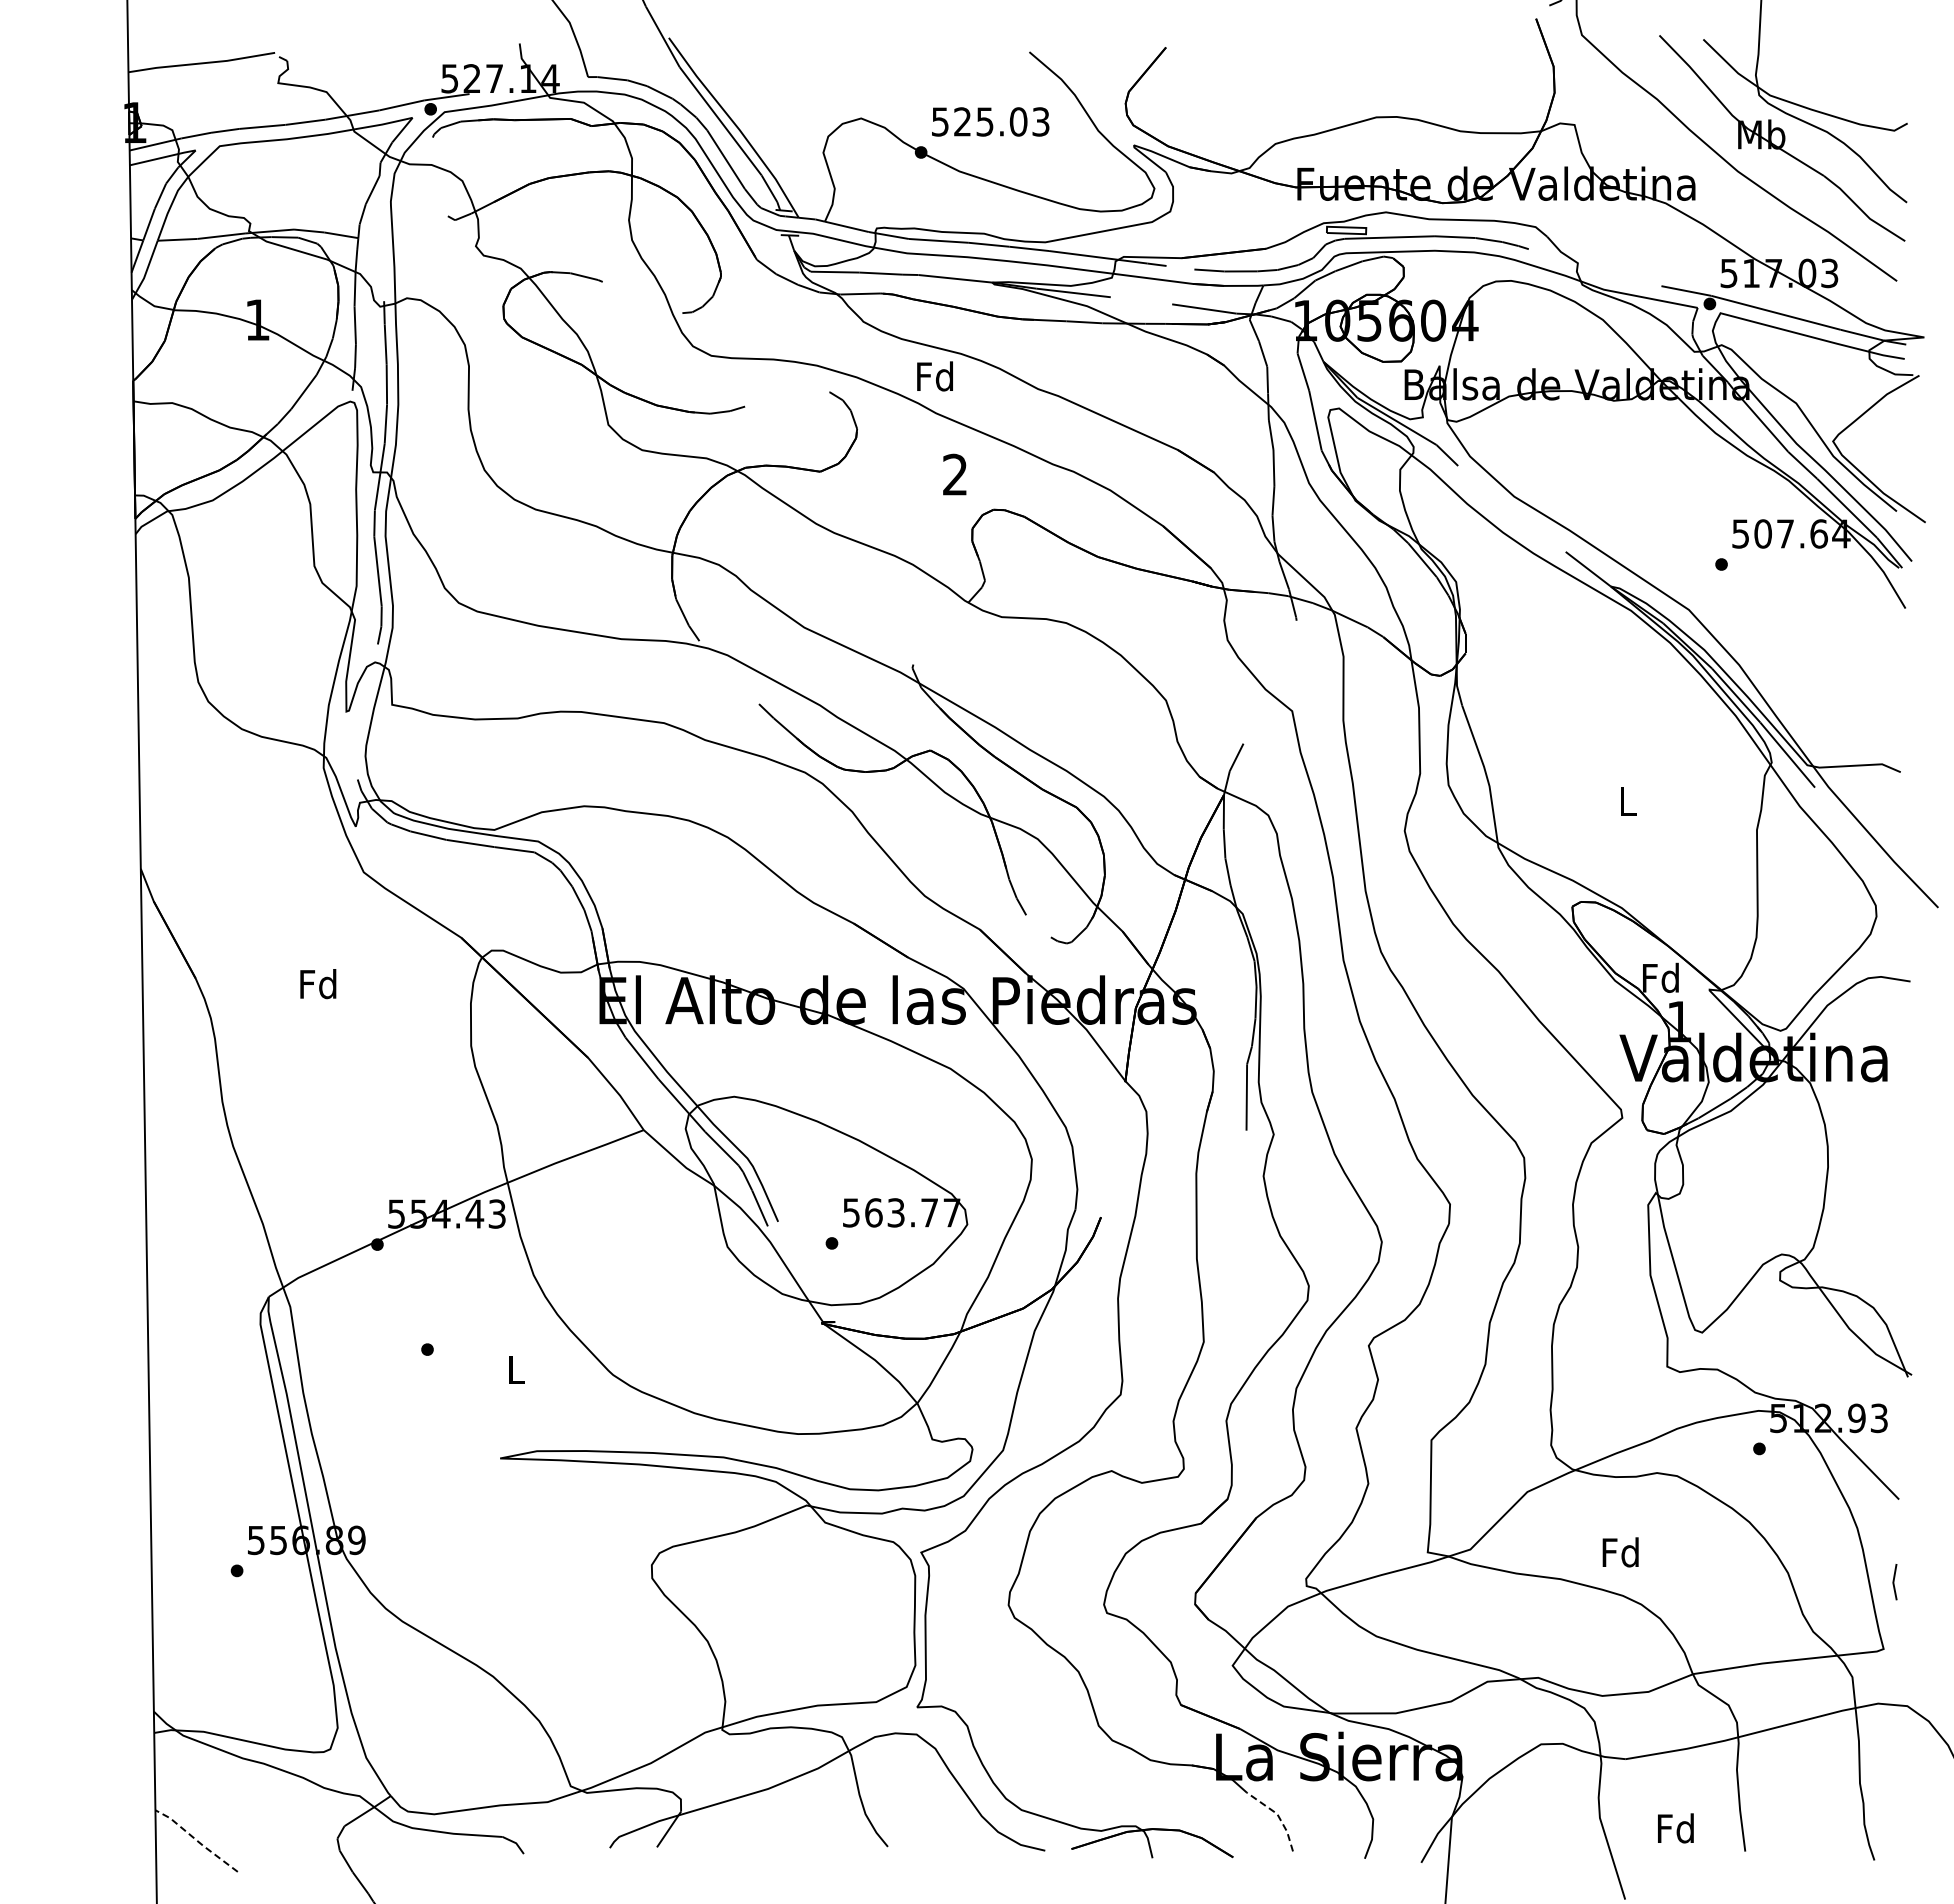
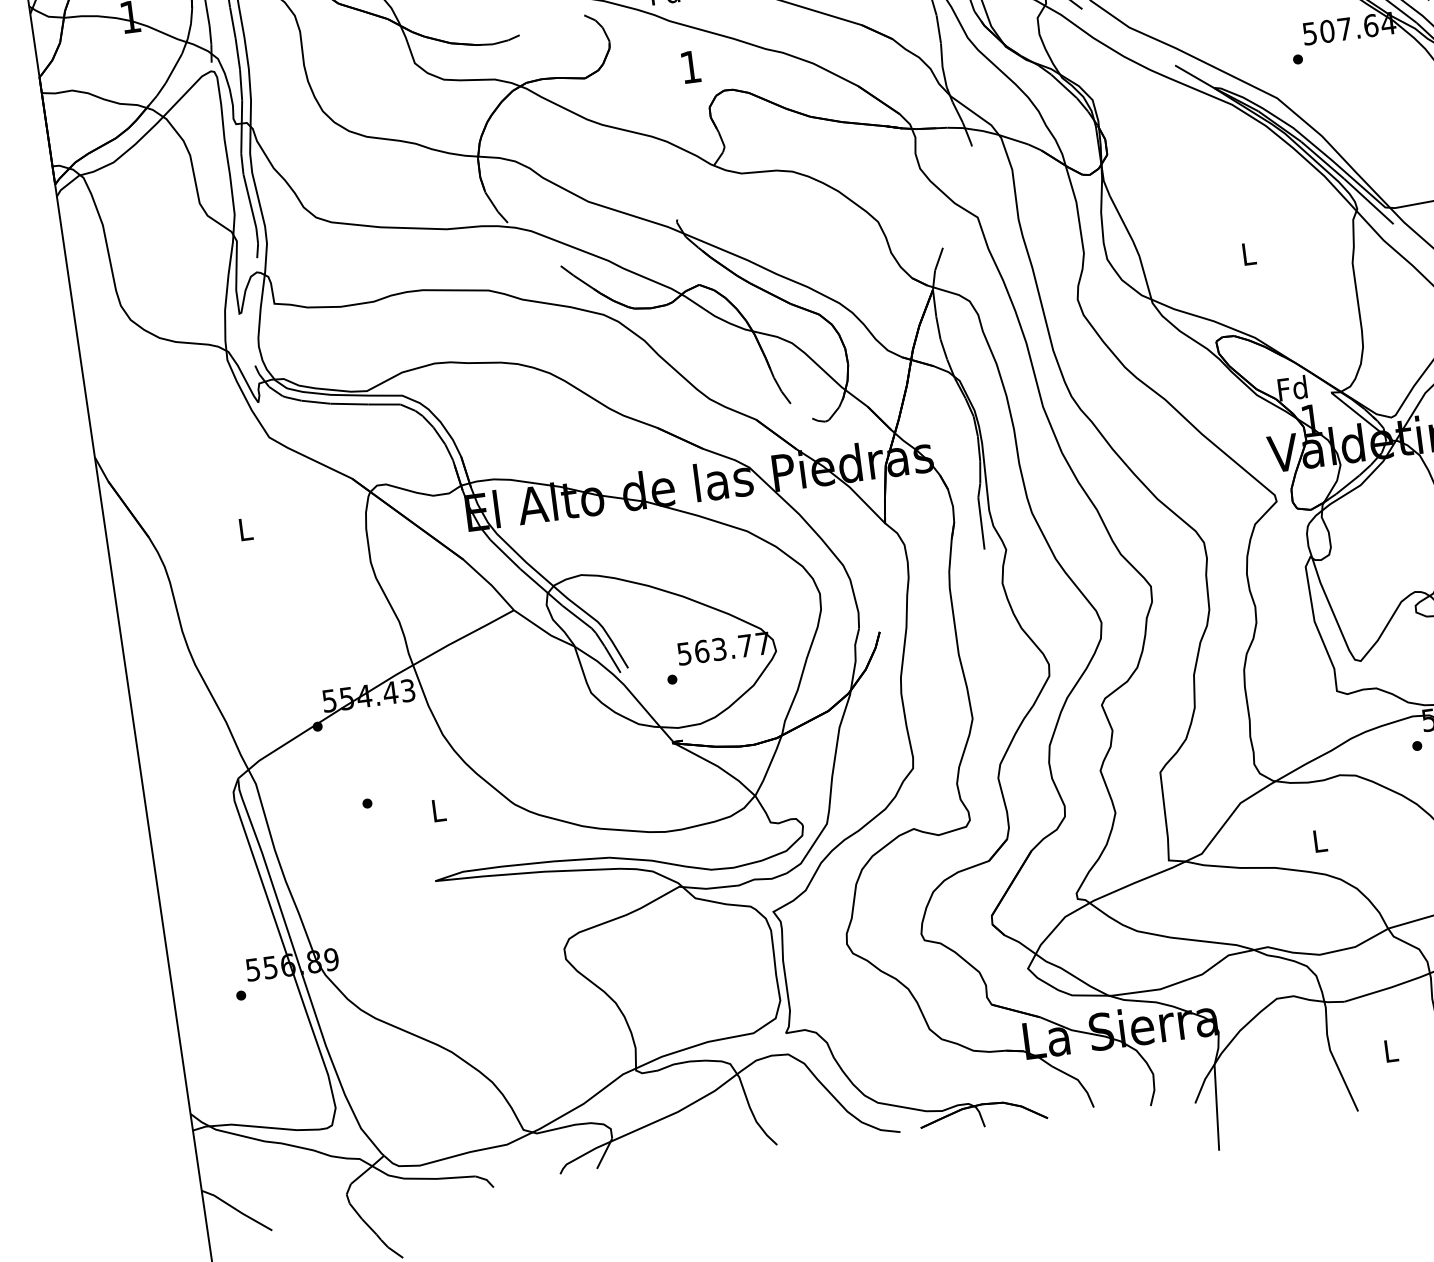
text: (954, 474) -> (690, 66), 2 -> 1
text: (318, 984) -> (245, 529), Fd -> L
text: (1620, 1552) -> (1319, 840), Fd -> L
line: (1278, 1815) -> (1078, 1080), dashed -> solid
text: (1675, 1828) -> (1390, 1050), Fd -> L
line: (196, 1840) -> (236, 1210), dashed -> solid

